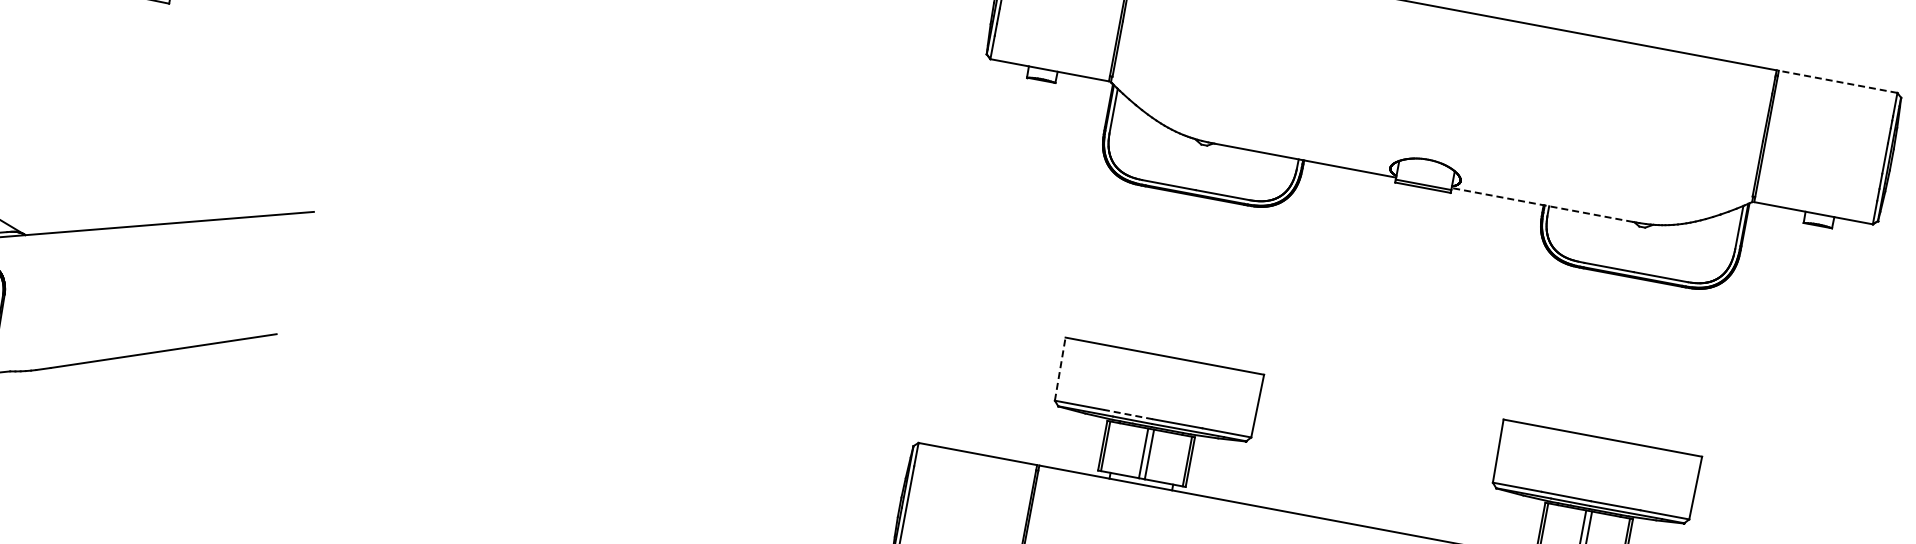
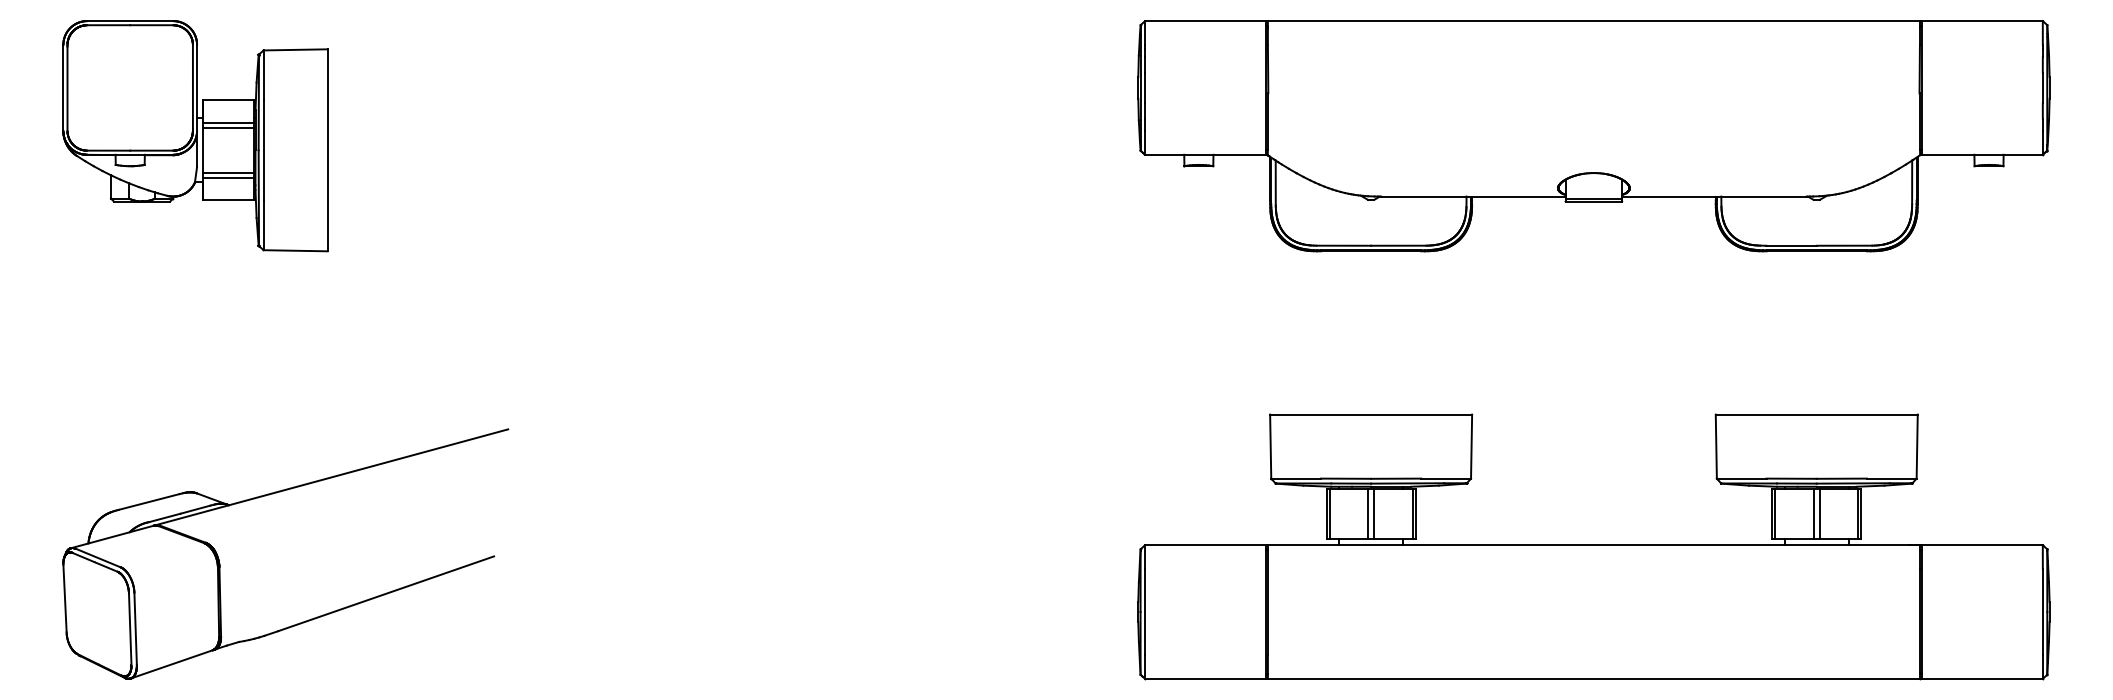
line: (1837, 82) -> (1981, 21), dashed -> solid
line: (1541, 204) -> (1713, 196), dashed -> solid
line: (1060, 368) -> (1270, 446), dashed -> solid
line: (1127, 414) -> (1345, 478), dashed -> solid

